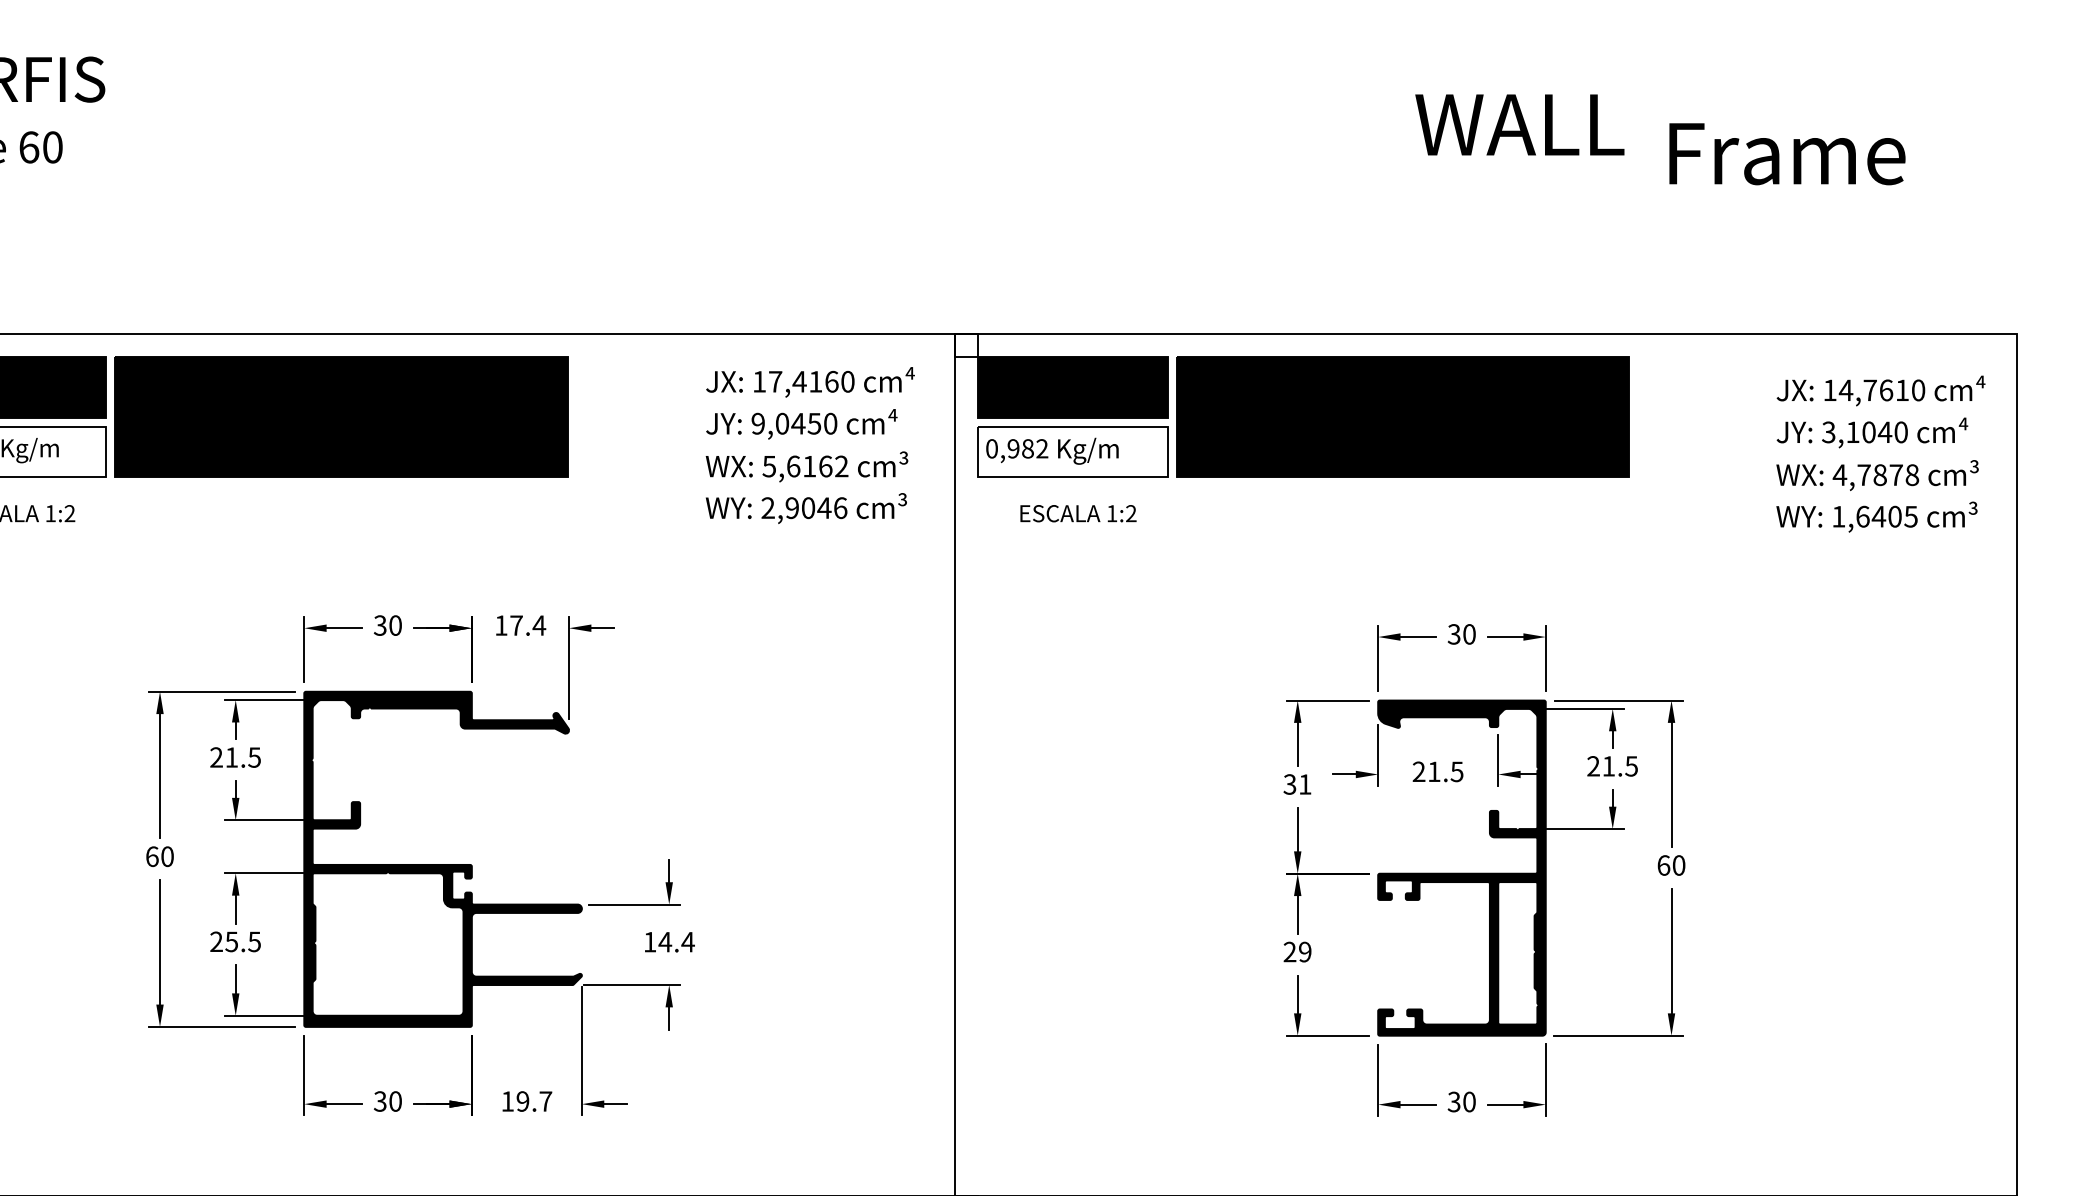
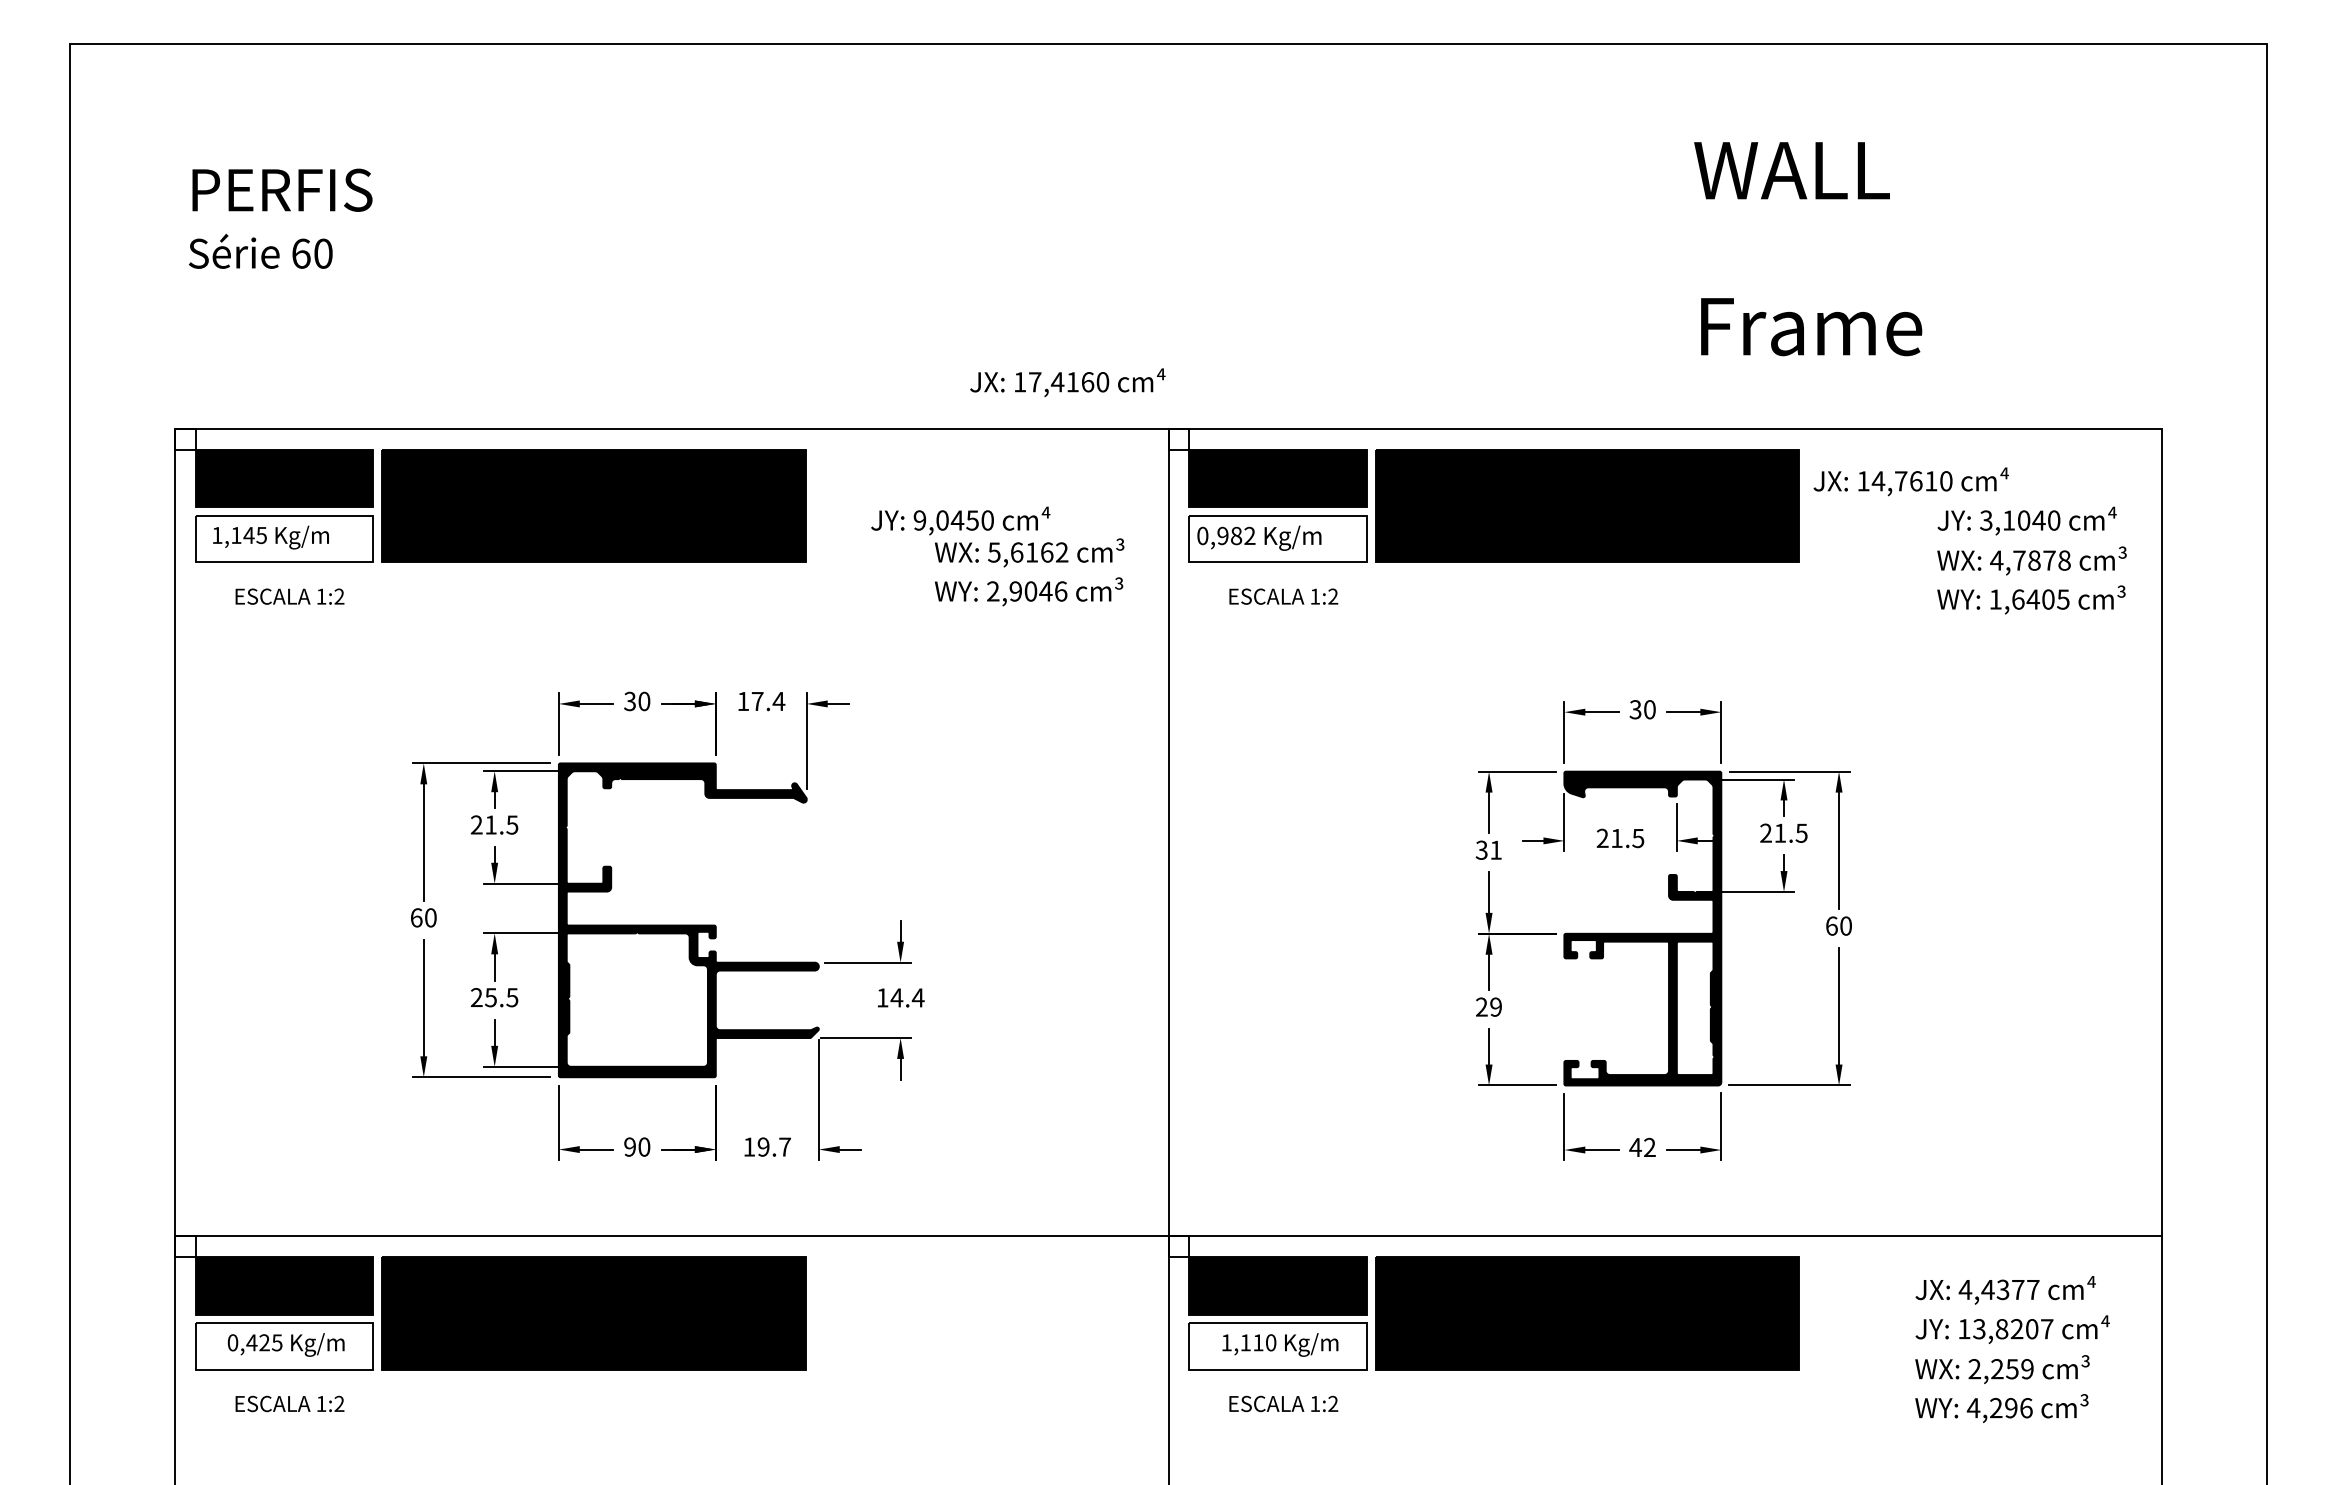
text: (1519, 124) -> (1791, 170), moved
text: (1787, 154) -> (1811, 327), moved
text: (810, 382) -> (1067, 382), moved
text: (1880, 390) -> (1910, 481), moved
text: (801, 423) -> (960, 520), moved
text: (379, 1100) -> (629, 1146), 30 -> 90
text: (1461, 1101) -> (1642, 1147), 30 -> 42

